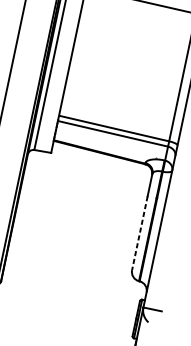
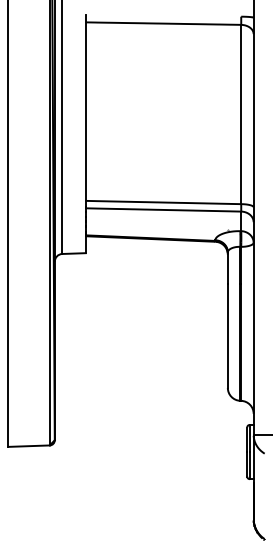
line: (139, 233) -> (227, 336), dashed -> solid

